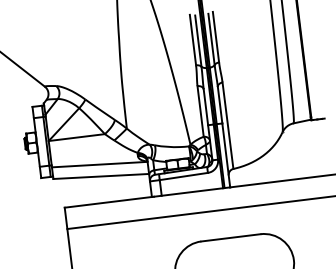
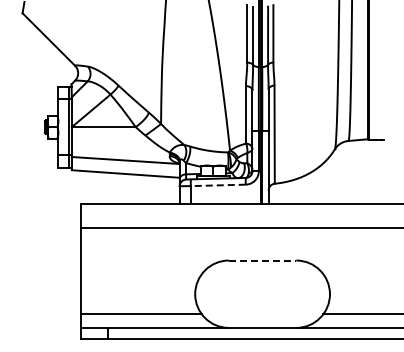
line: (183, 176) -> (217, 185), solid -> dashed
line: (230, 237) -> (262, 260), solid -> dashed

